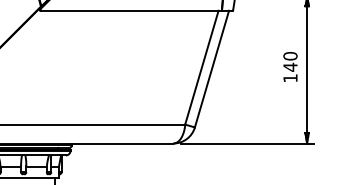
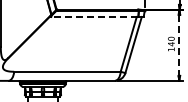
line: (130, 9) -> (94, 16), solid -> dashed
line: (307, 70) -> (179, 45), solid -> dashed

